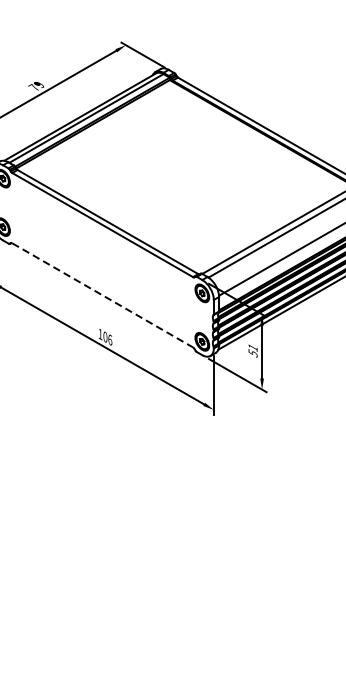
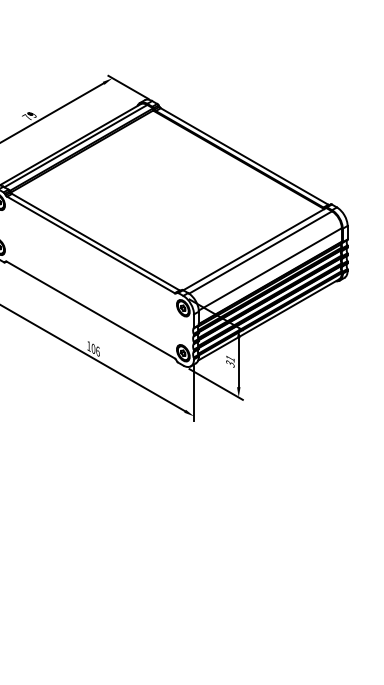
line: (102, 295) -> (90, 310), dashed -> solid
text: (251, 351) -> (228, 362), 51 -> 31

